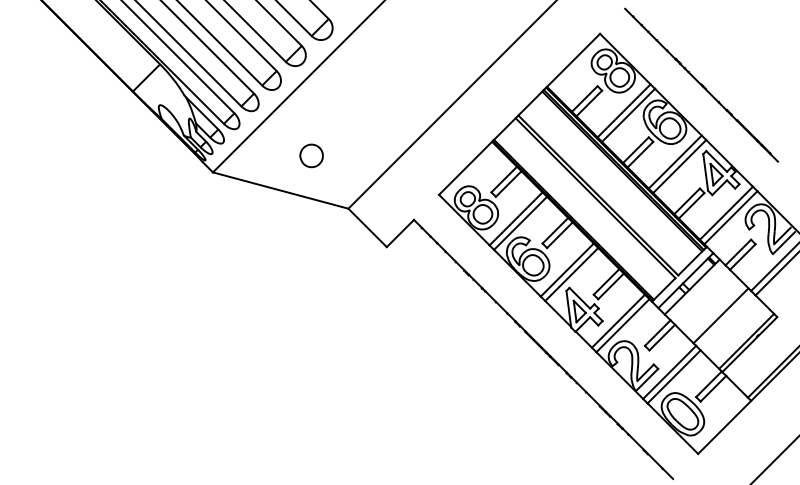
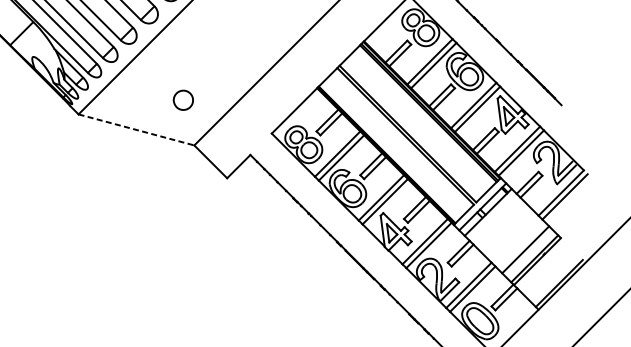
part: (311, 155) -> (183, 99), moved
line: (281, 190) -> (137, 129), solid -> dashed
line: (720, 315) -> (525, 249), moved

